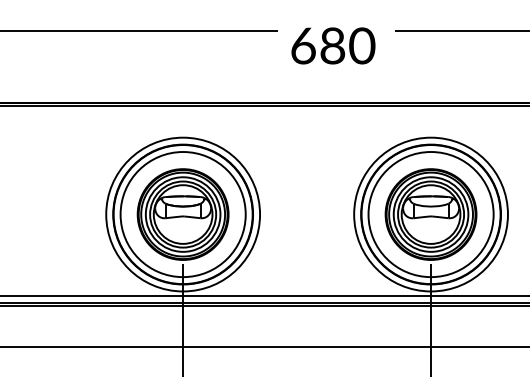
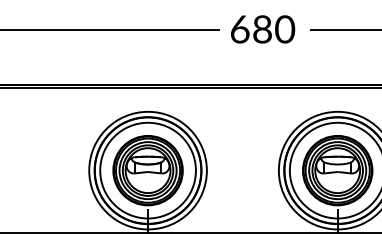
text: (333, 45) -> (263, 29), moved

